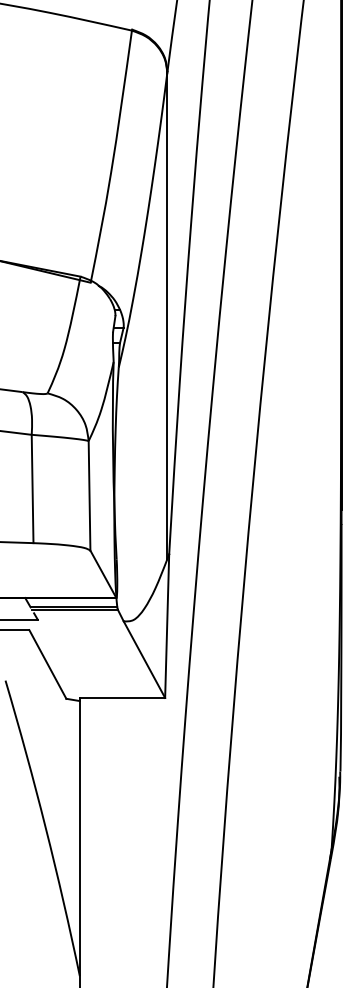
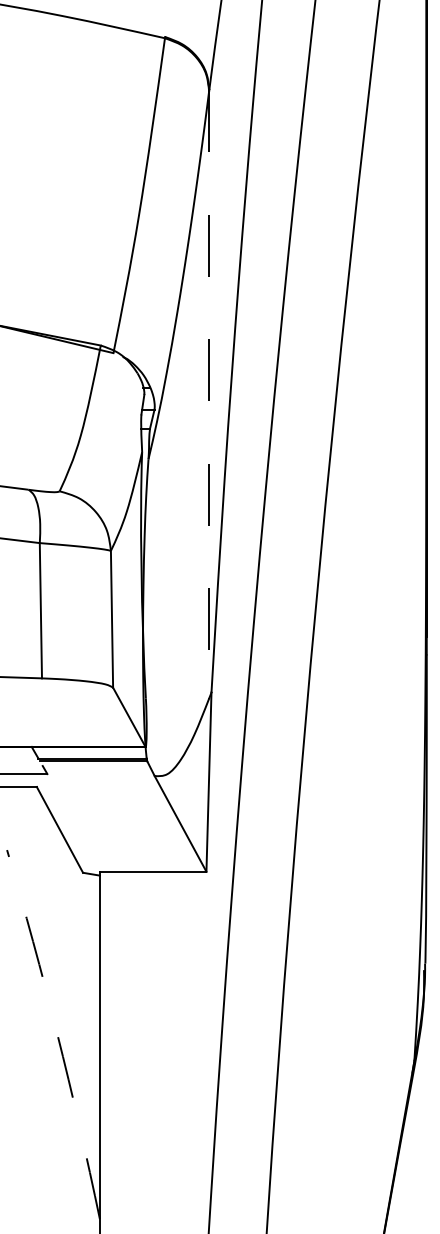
line: (167, 316) -> (209, 395), solid -> dashed
arc: (45, 827) -> (57, 1033), solid -> dashed

